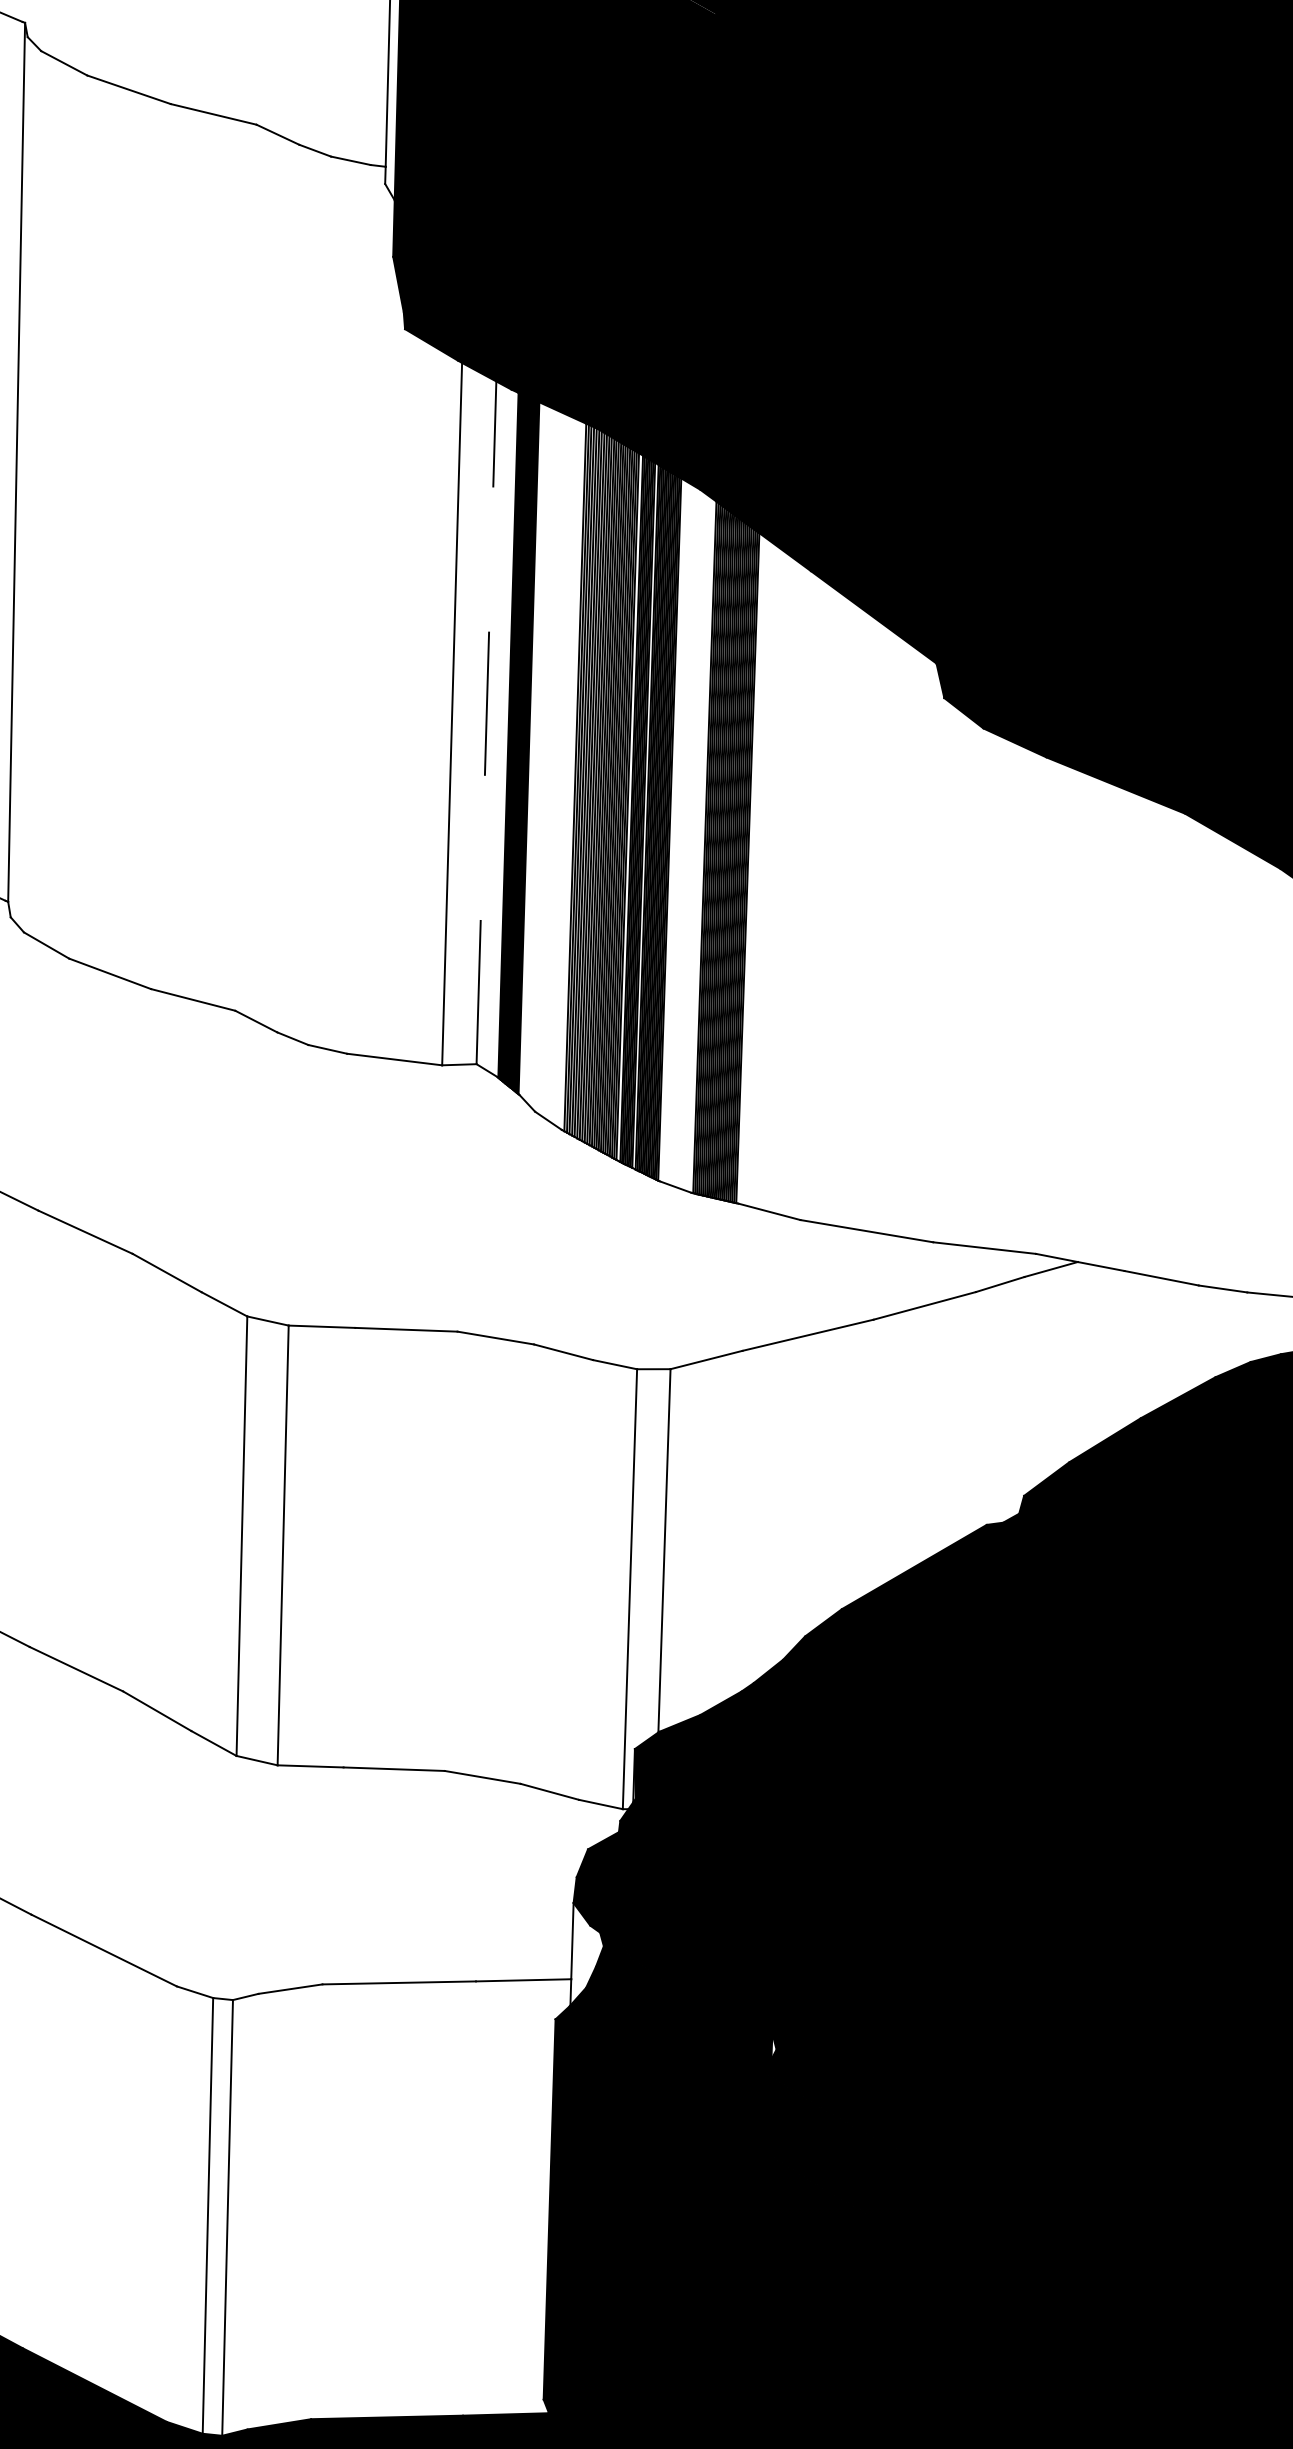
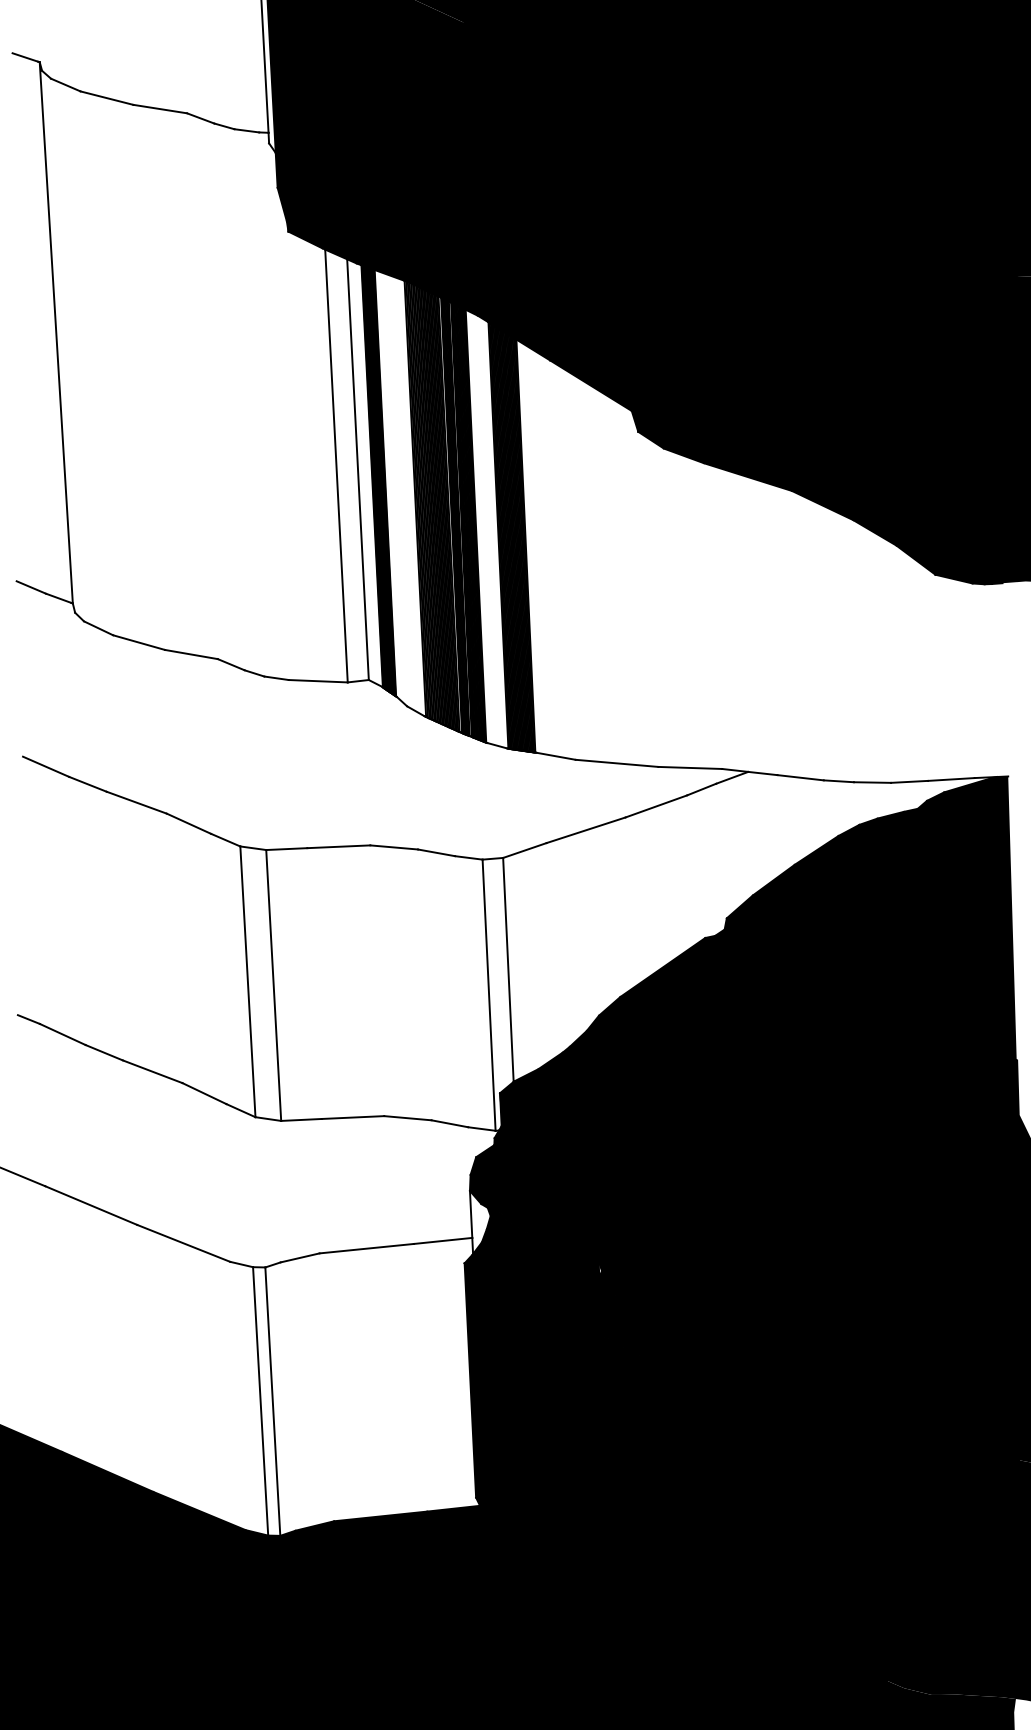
line: (487, 722) -> (358, 469), dashed -> solid

